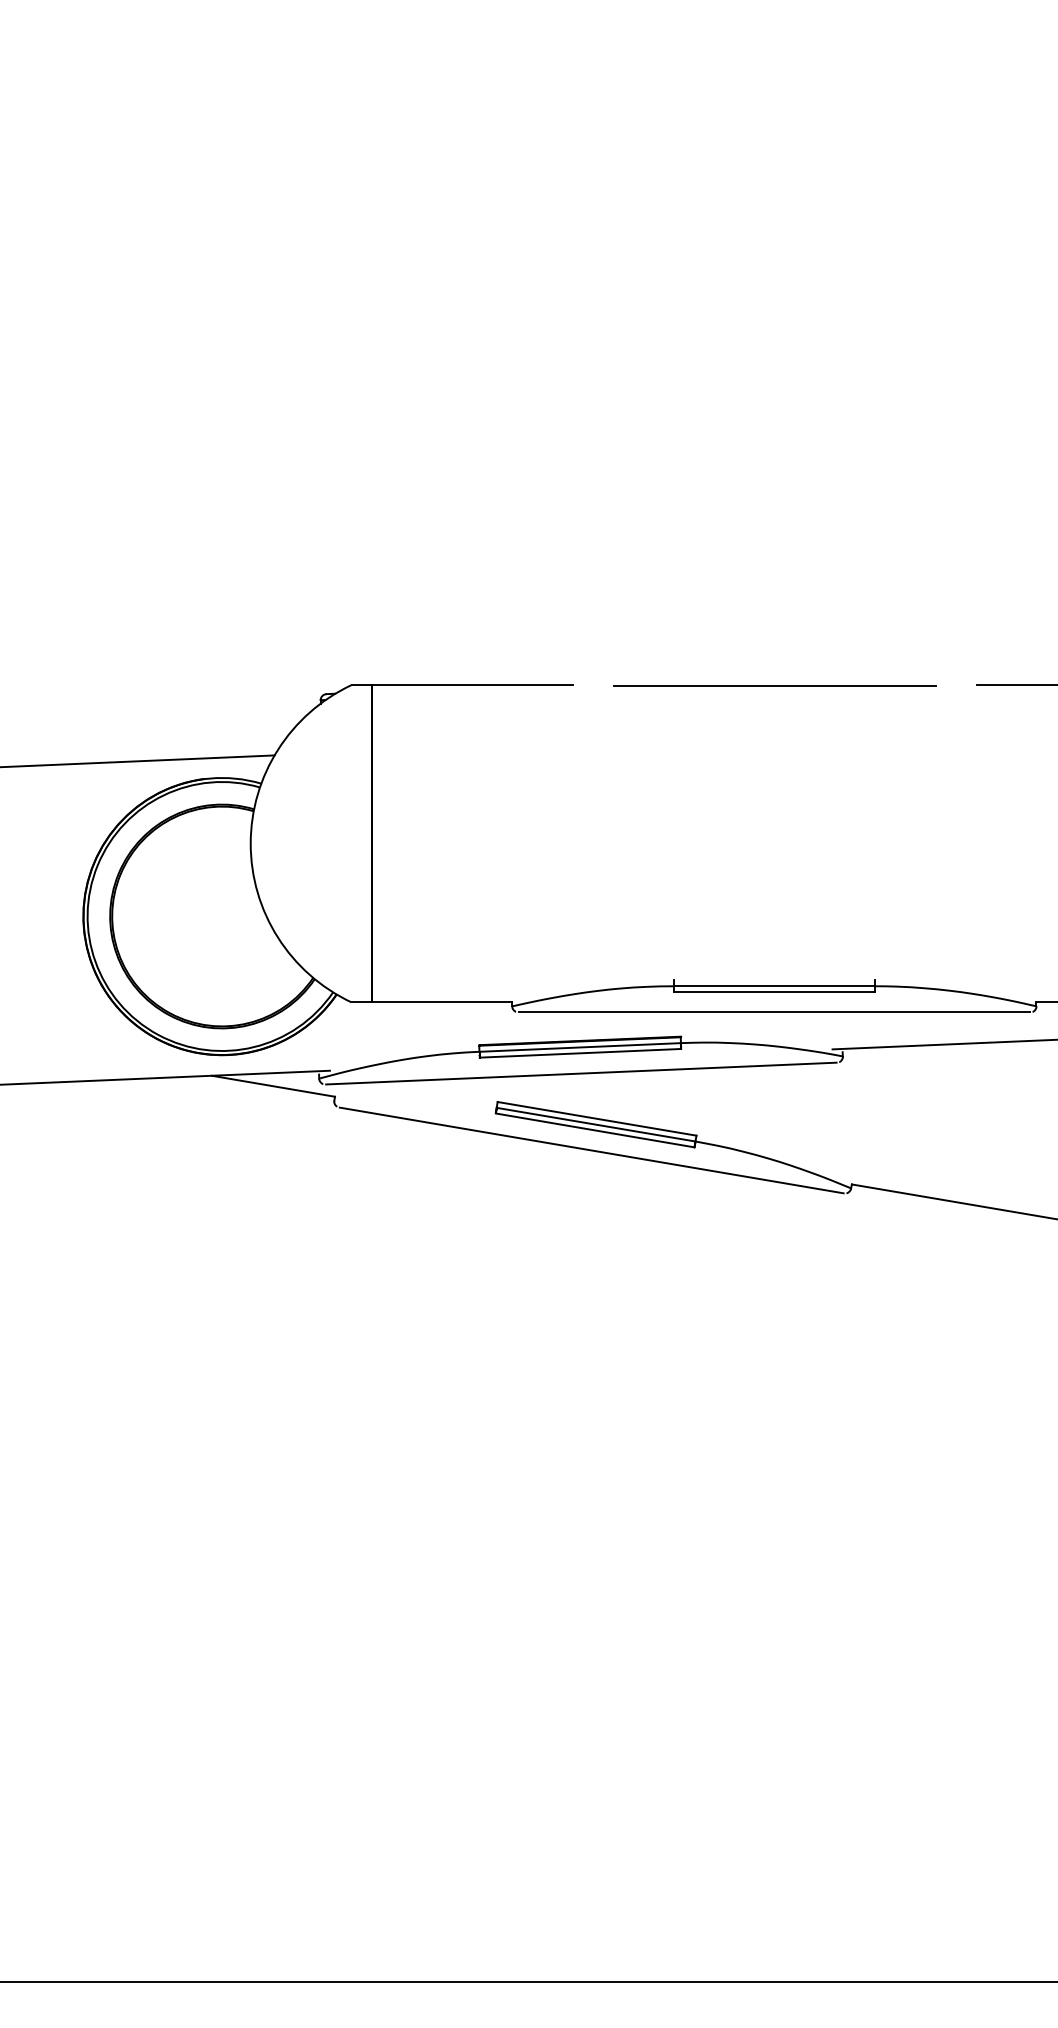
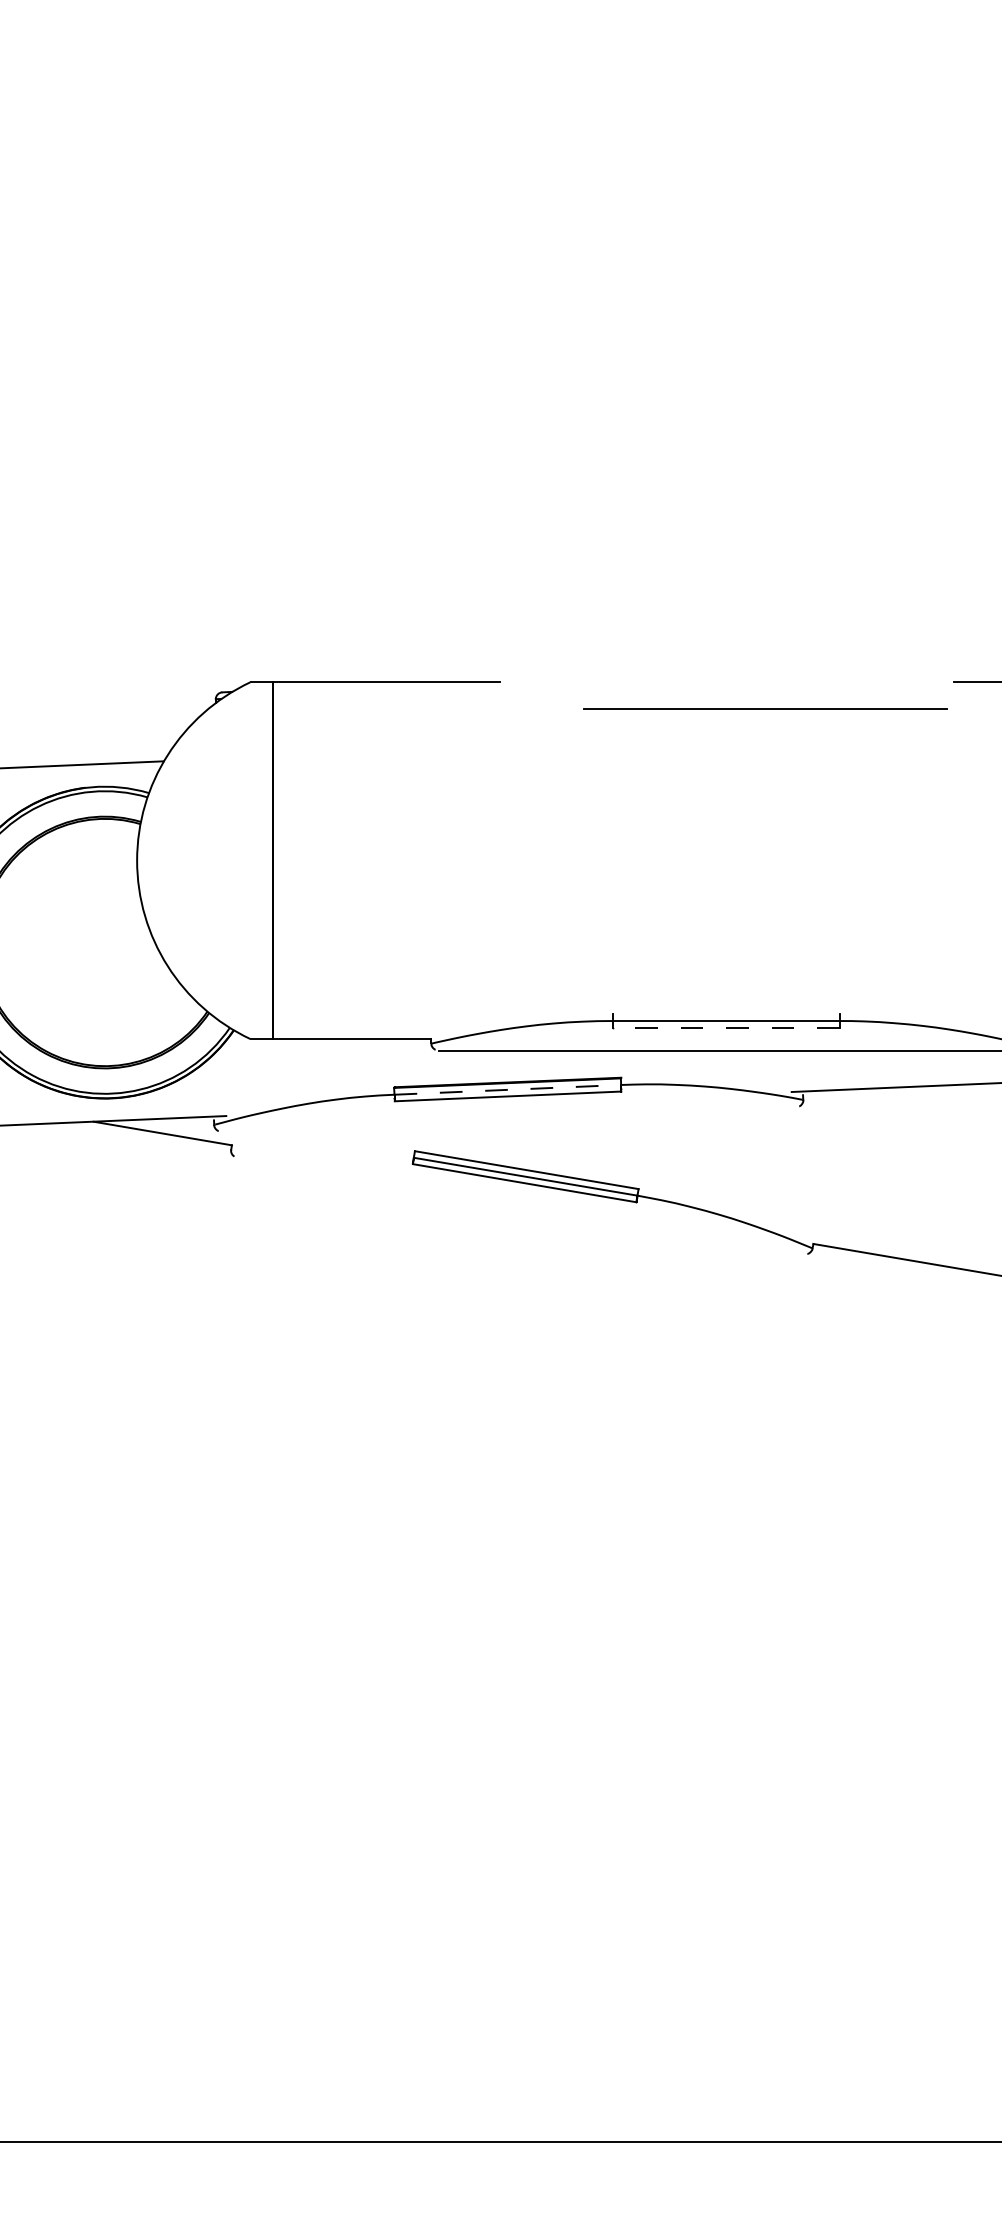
line: (774, 685) -> (764, 708), moved
line: (774, 992) -> (726, 1028), solid -> dashed
line: (580, 1047) -> (508, 1089), solid -> dashed
line: (581, 1073) -> (509, 1119), removed
line: (591, 1150) -> (520, 1205), removed

